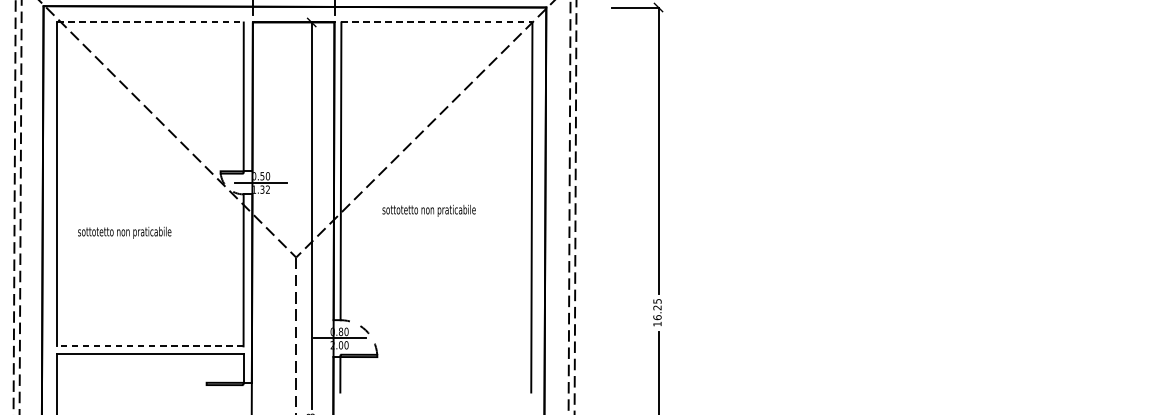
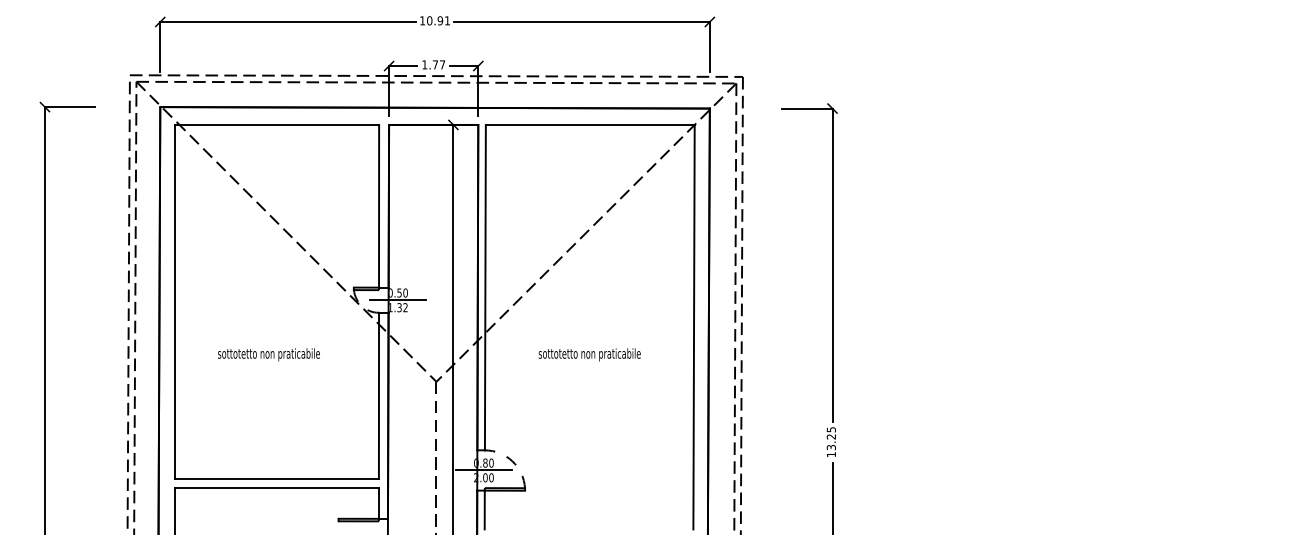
line: (150, 22) -> (277, 124), dashed -> solid
line: (437, 22) -> (590, 124), dashed -> solid
text: (428, 210) -> (589, 354), moved
text: (124, 232) -> (268, 354), moved
text: (656, 317) -> (830, 447), 16.25 -> 13.25
line: (150, 346) -> (277, 479), dashed -> solid

